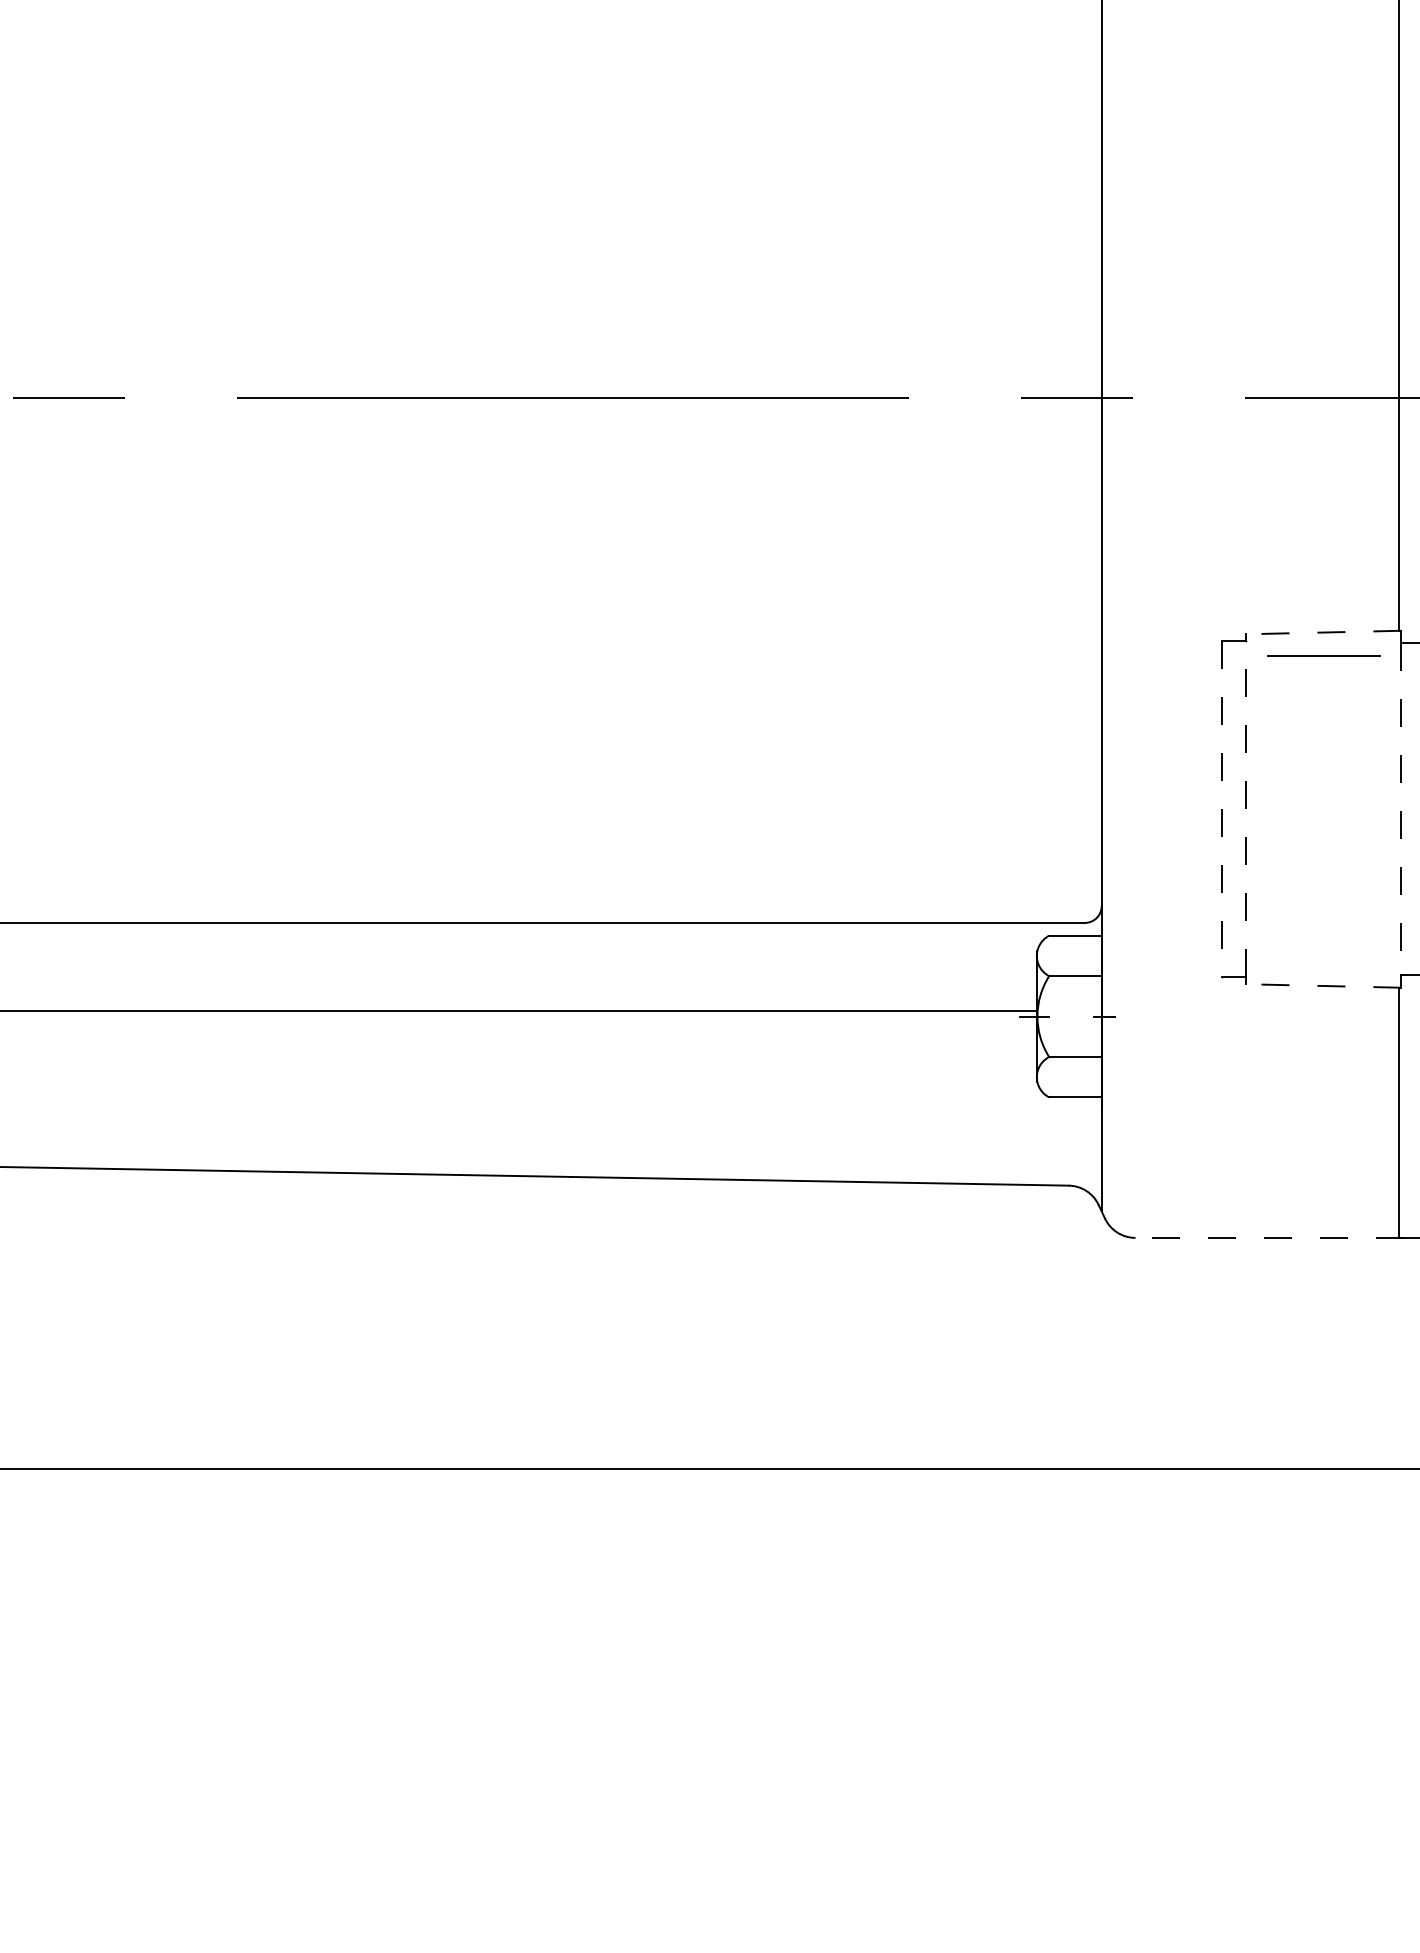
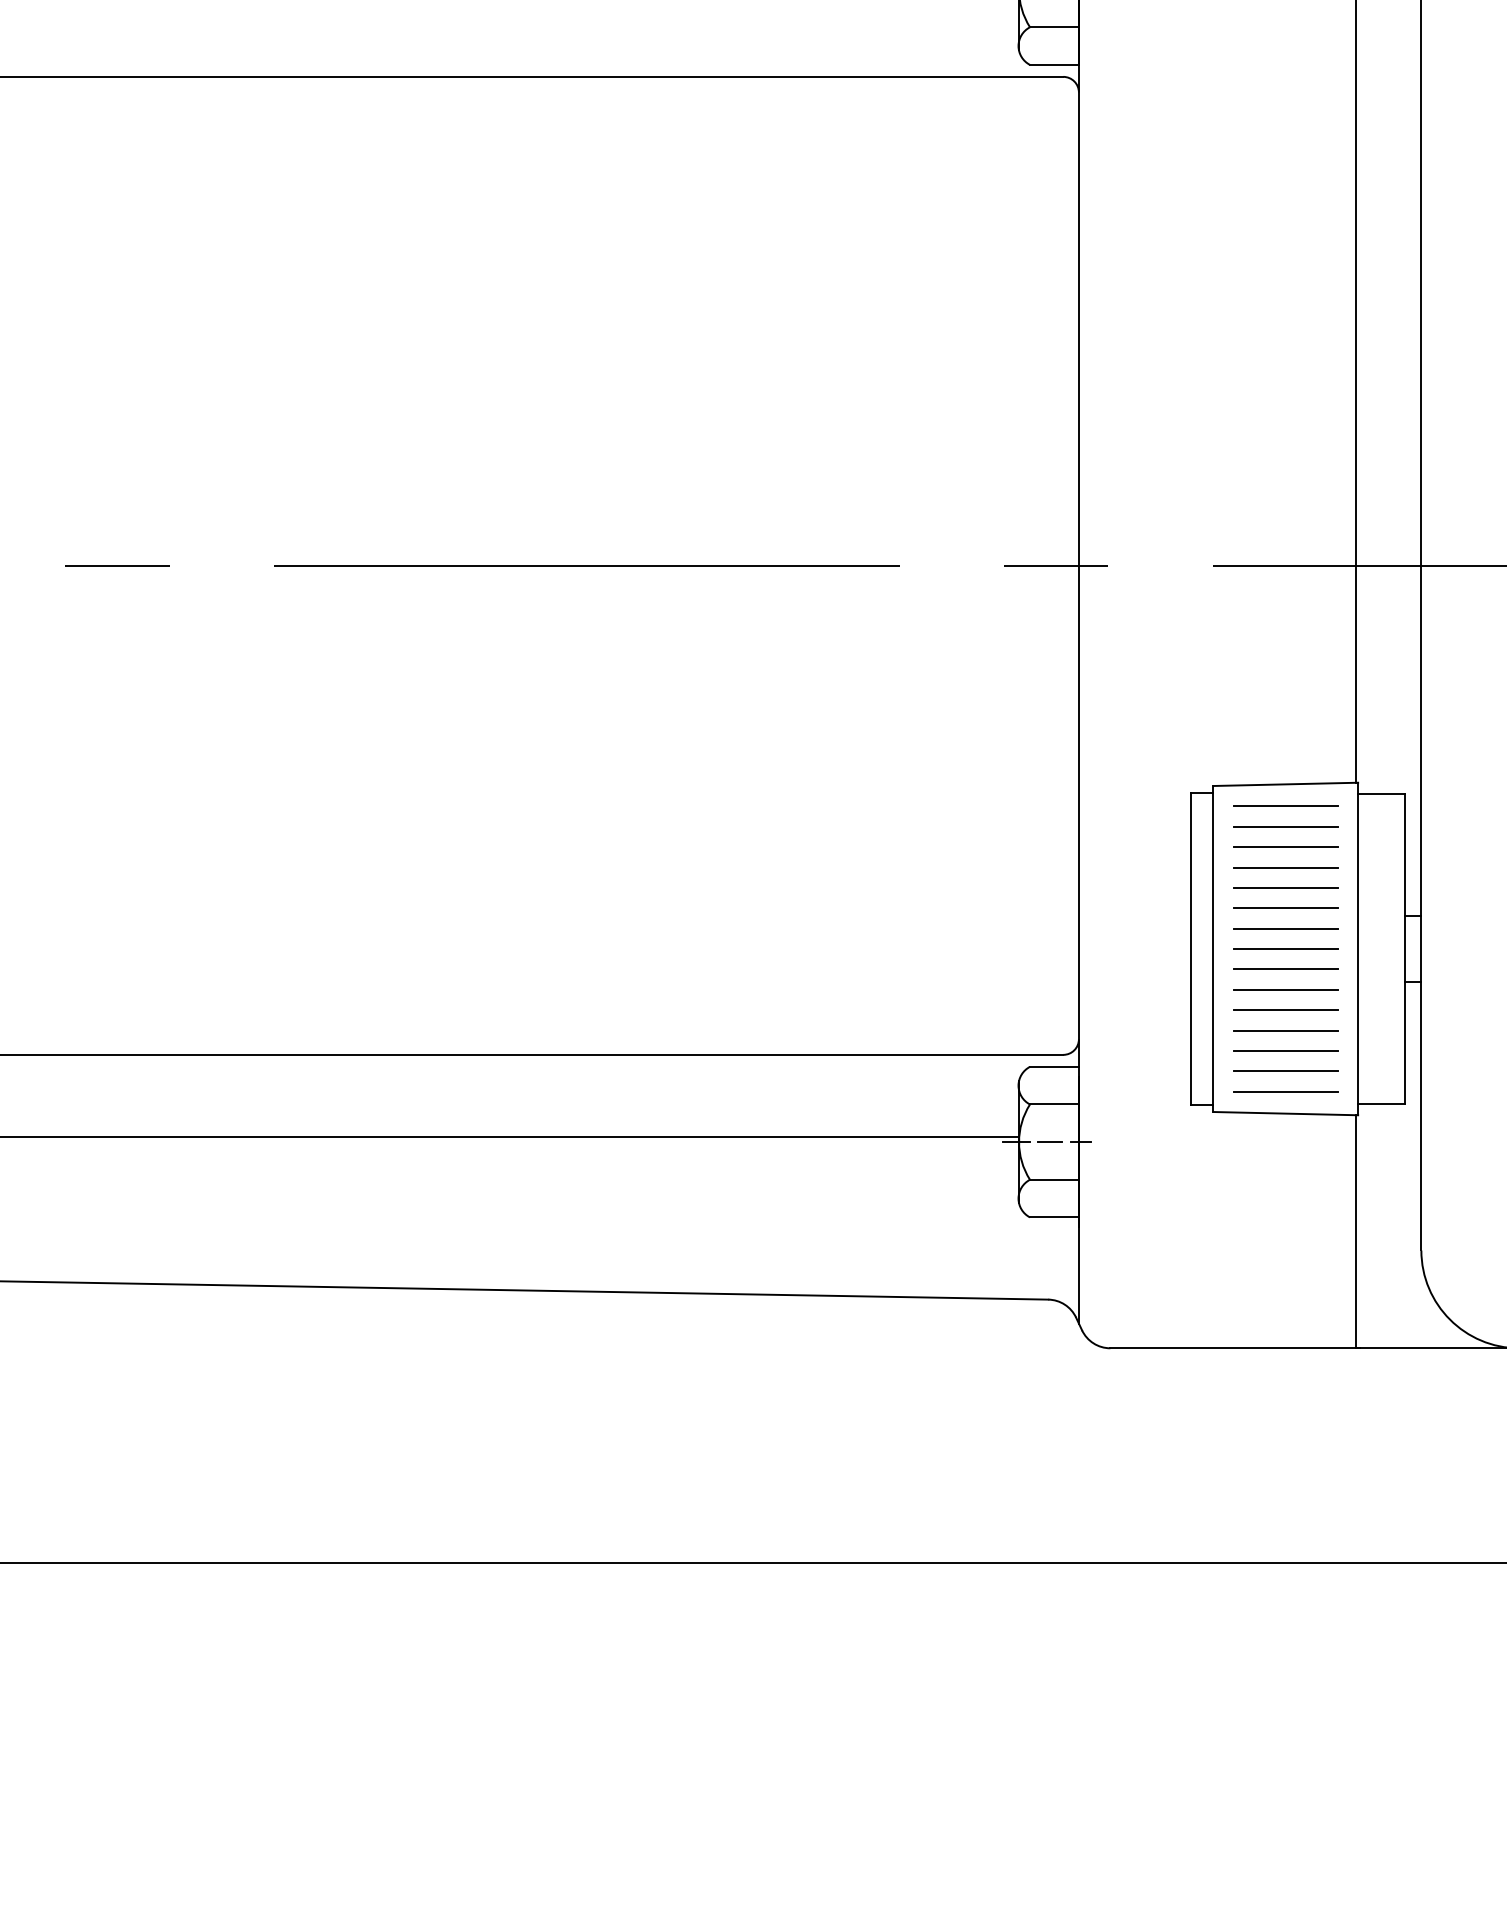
line: (1323, 632) -> (1285, 784), dashed -> solid
line: (1323, 677) -> (1285, 826), added
line: (1323, 700) -> (1285, 847), added
line: (1323, 721) -> (1285, 867), added
line: (1323, 743) -> (1285, 887), added
line: (1323, 765) -> (1285, 908), added
line: (1323, 787) -> (1285, 928), added
line: (1246, 808) -> (1213, 948), dashed -> solid
line: (1222, 809) -> (1191, 949), dashed -> solid
line: (1323, 809) -> (1285, 949), added
line: (1401, 809) -> (1358, 949), dashed -> solid
line: (1323, 830) -> (1285, 968), added
line: (1323, 852) -> (1285, 989), added
line: (1323, 875) -> (1285, 1010), added
line: (1323, 896) -> (1285, 1030), added
line: (1323, 918) -> (1285, 1050), added
line: (1323, 940) -> (1285, 1071), added
line: (1323, 962) -> (1285, 1091), added
line: (1323, 985) -> (1285, 1113), dashed -> solid
line: (1071, 1016) -> (1050, 1142), added
line: (1269, 1238) -> (1235, 1348), dashed -> solid

